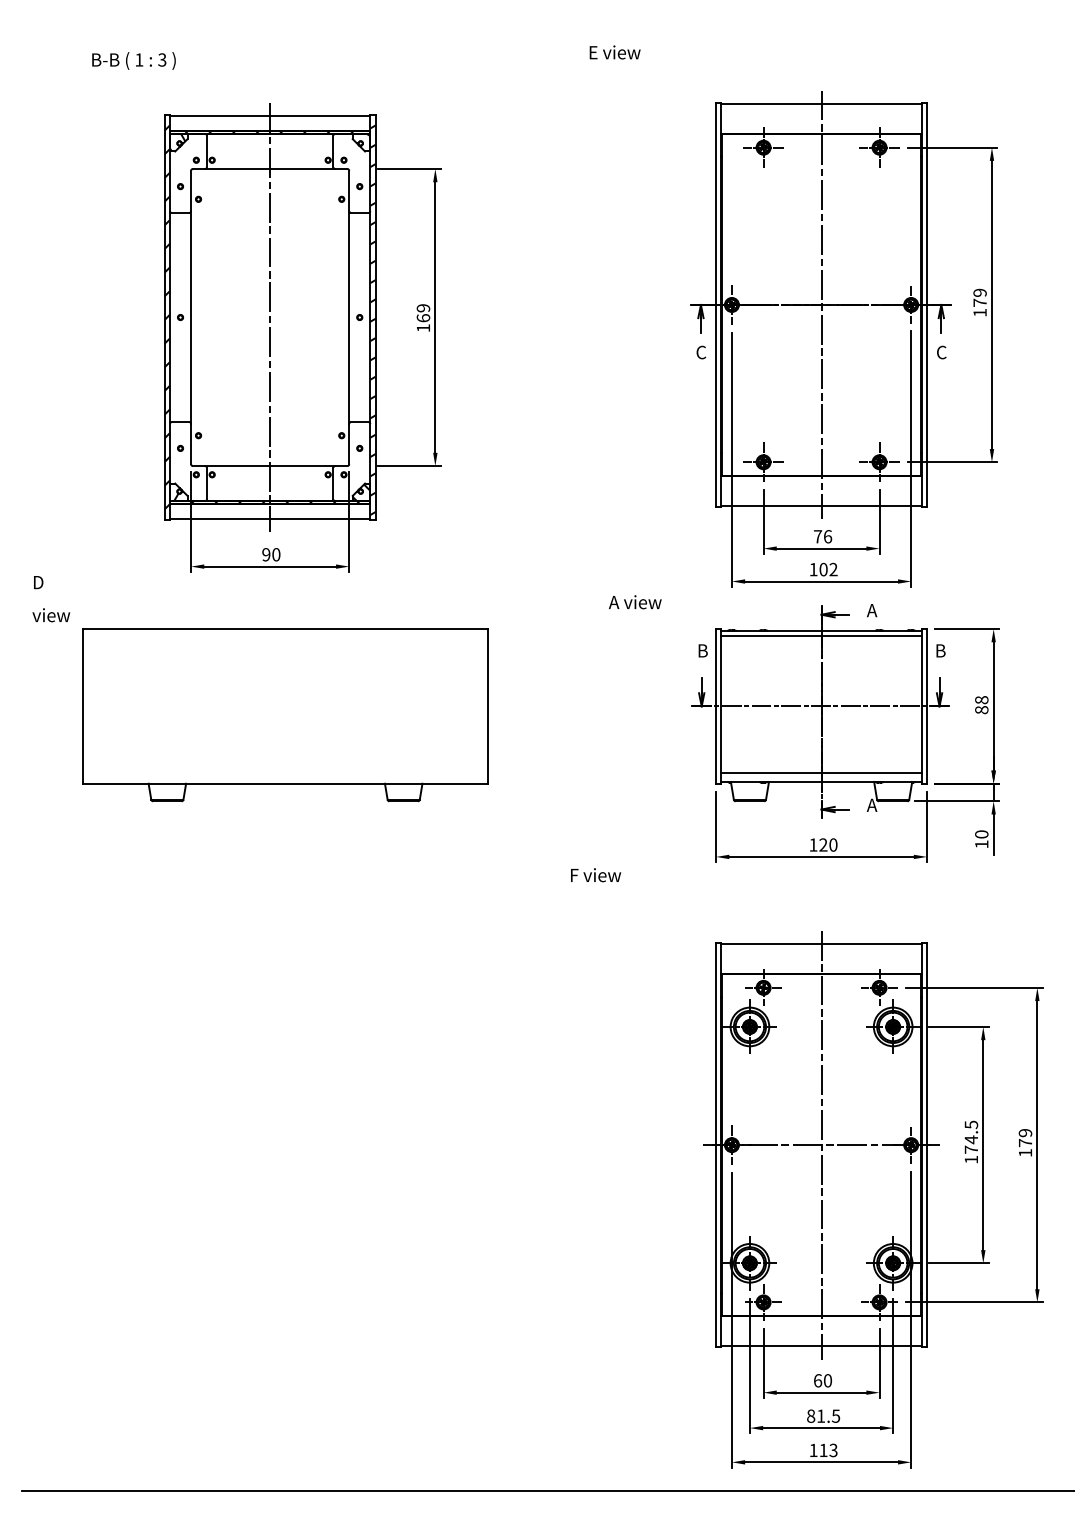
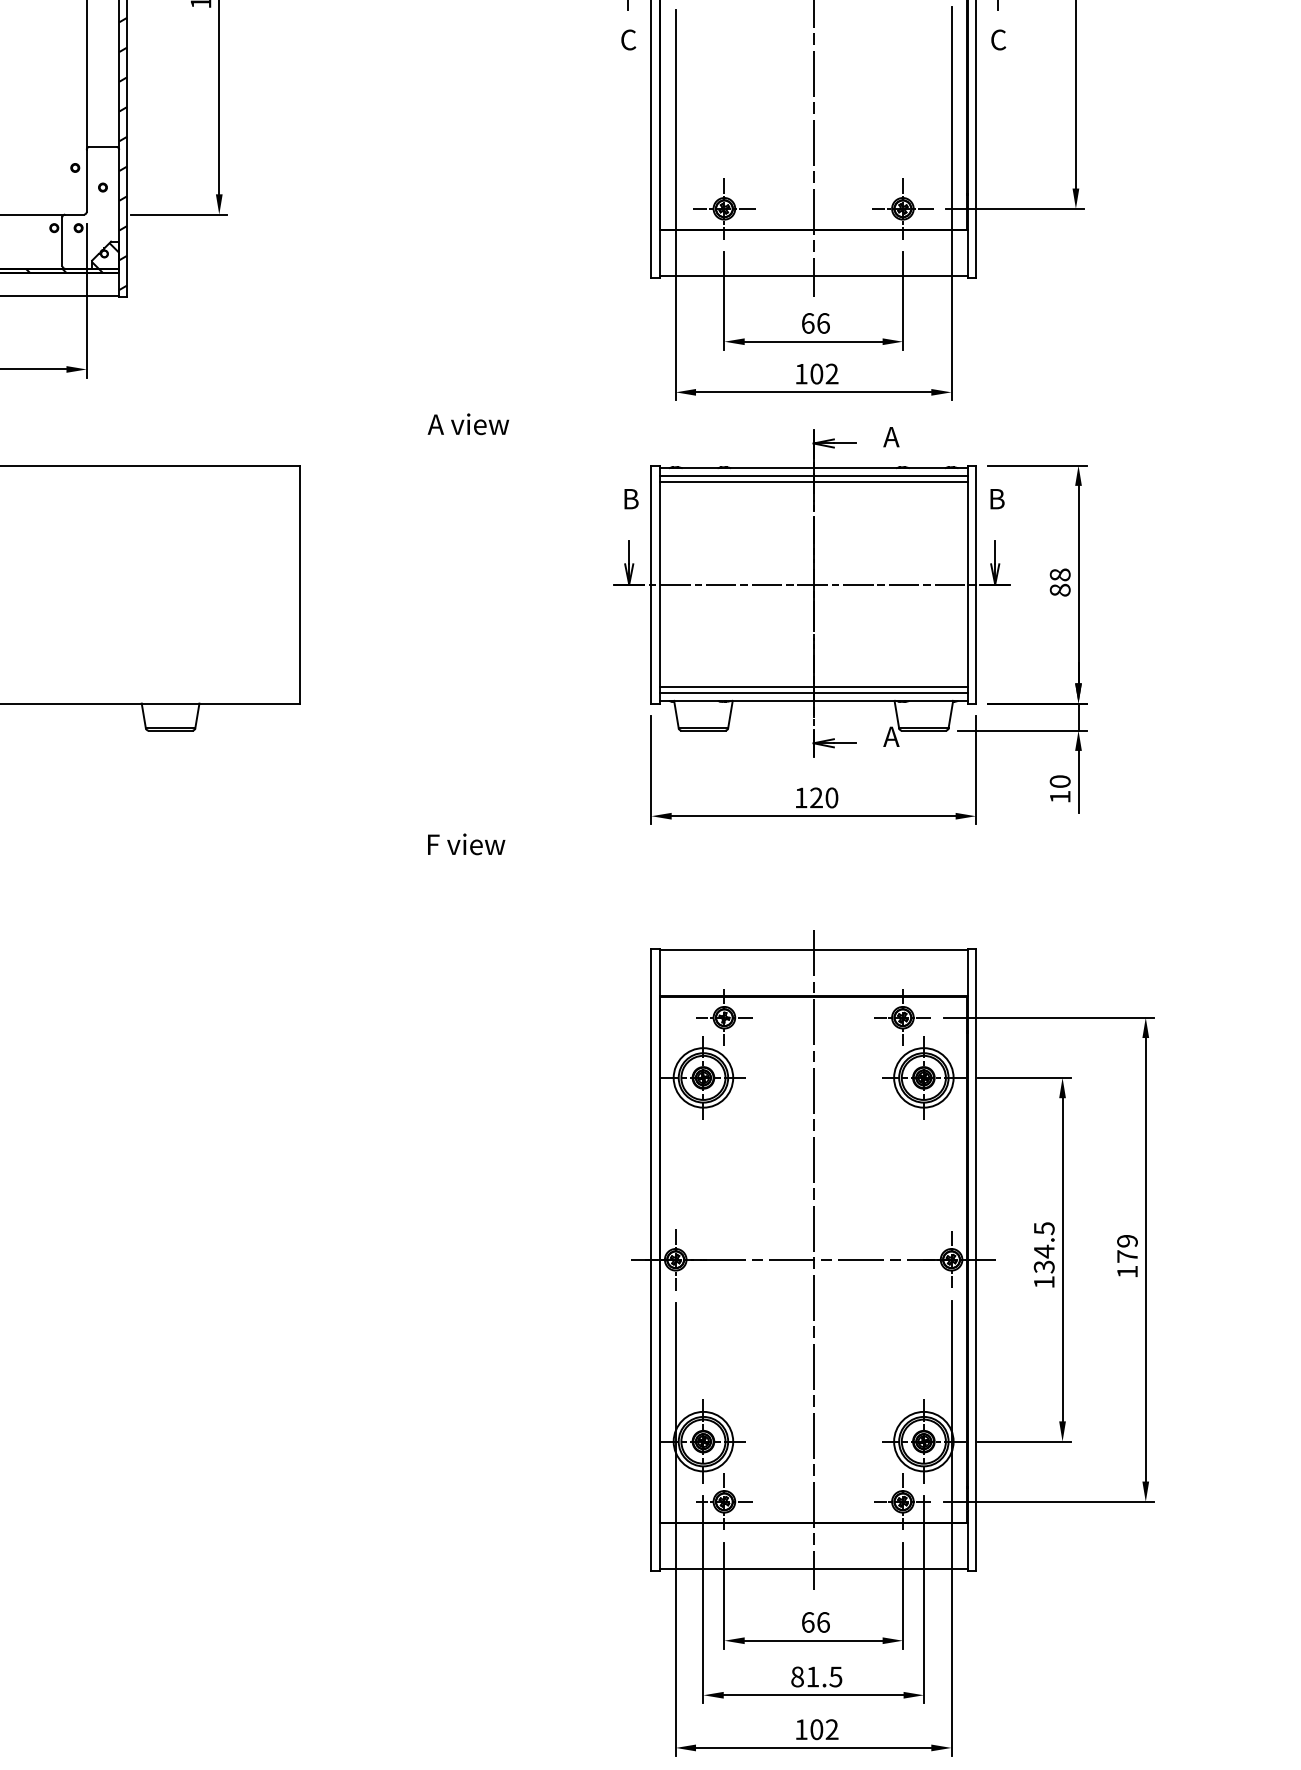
text: (818, 536) -> (808, 323), 76 -> 66
text: (635, 602) -> (468, 424), moved
line: (821, 639) -> (813, 481), added
line: (821, 776) -> (813, 692), added
text: (971, 1149) -> (1044, 1266), 174.5 -> 134.5
text: (828, 1380) -> (824, 1621), 60 -> 66
text: (828, 1450) -> (824, 1729), 113 -> 102

